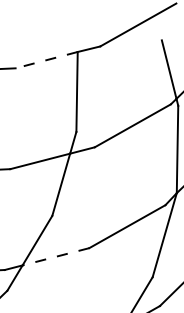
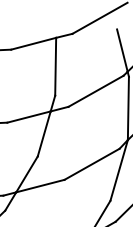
line: (46, 60) -> (33, 44), dashed -> solid
line: (55, 256) -> (40, 185), dashed -> solid

